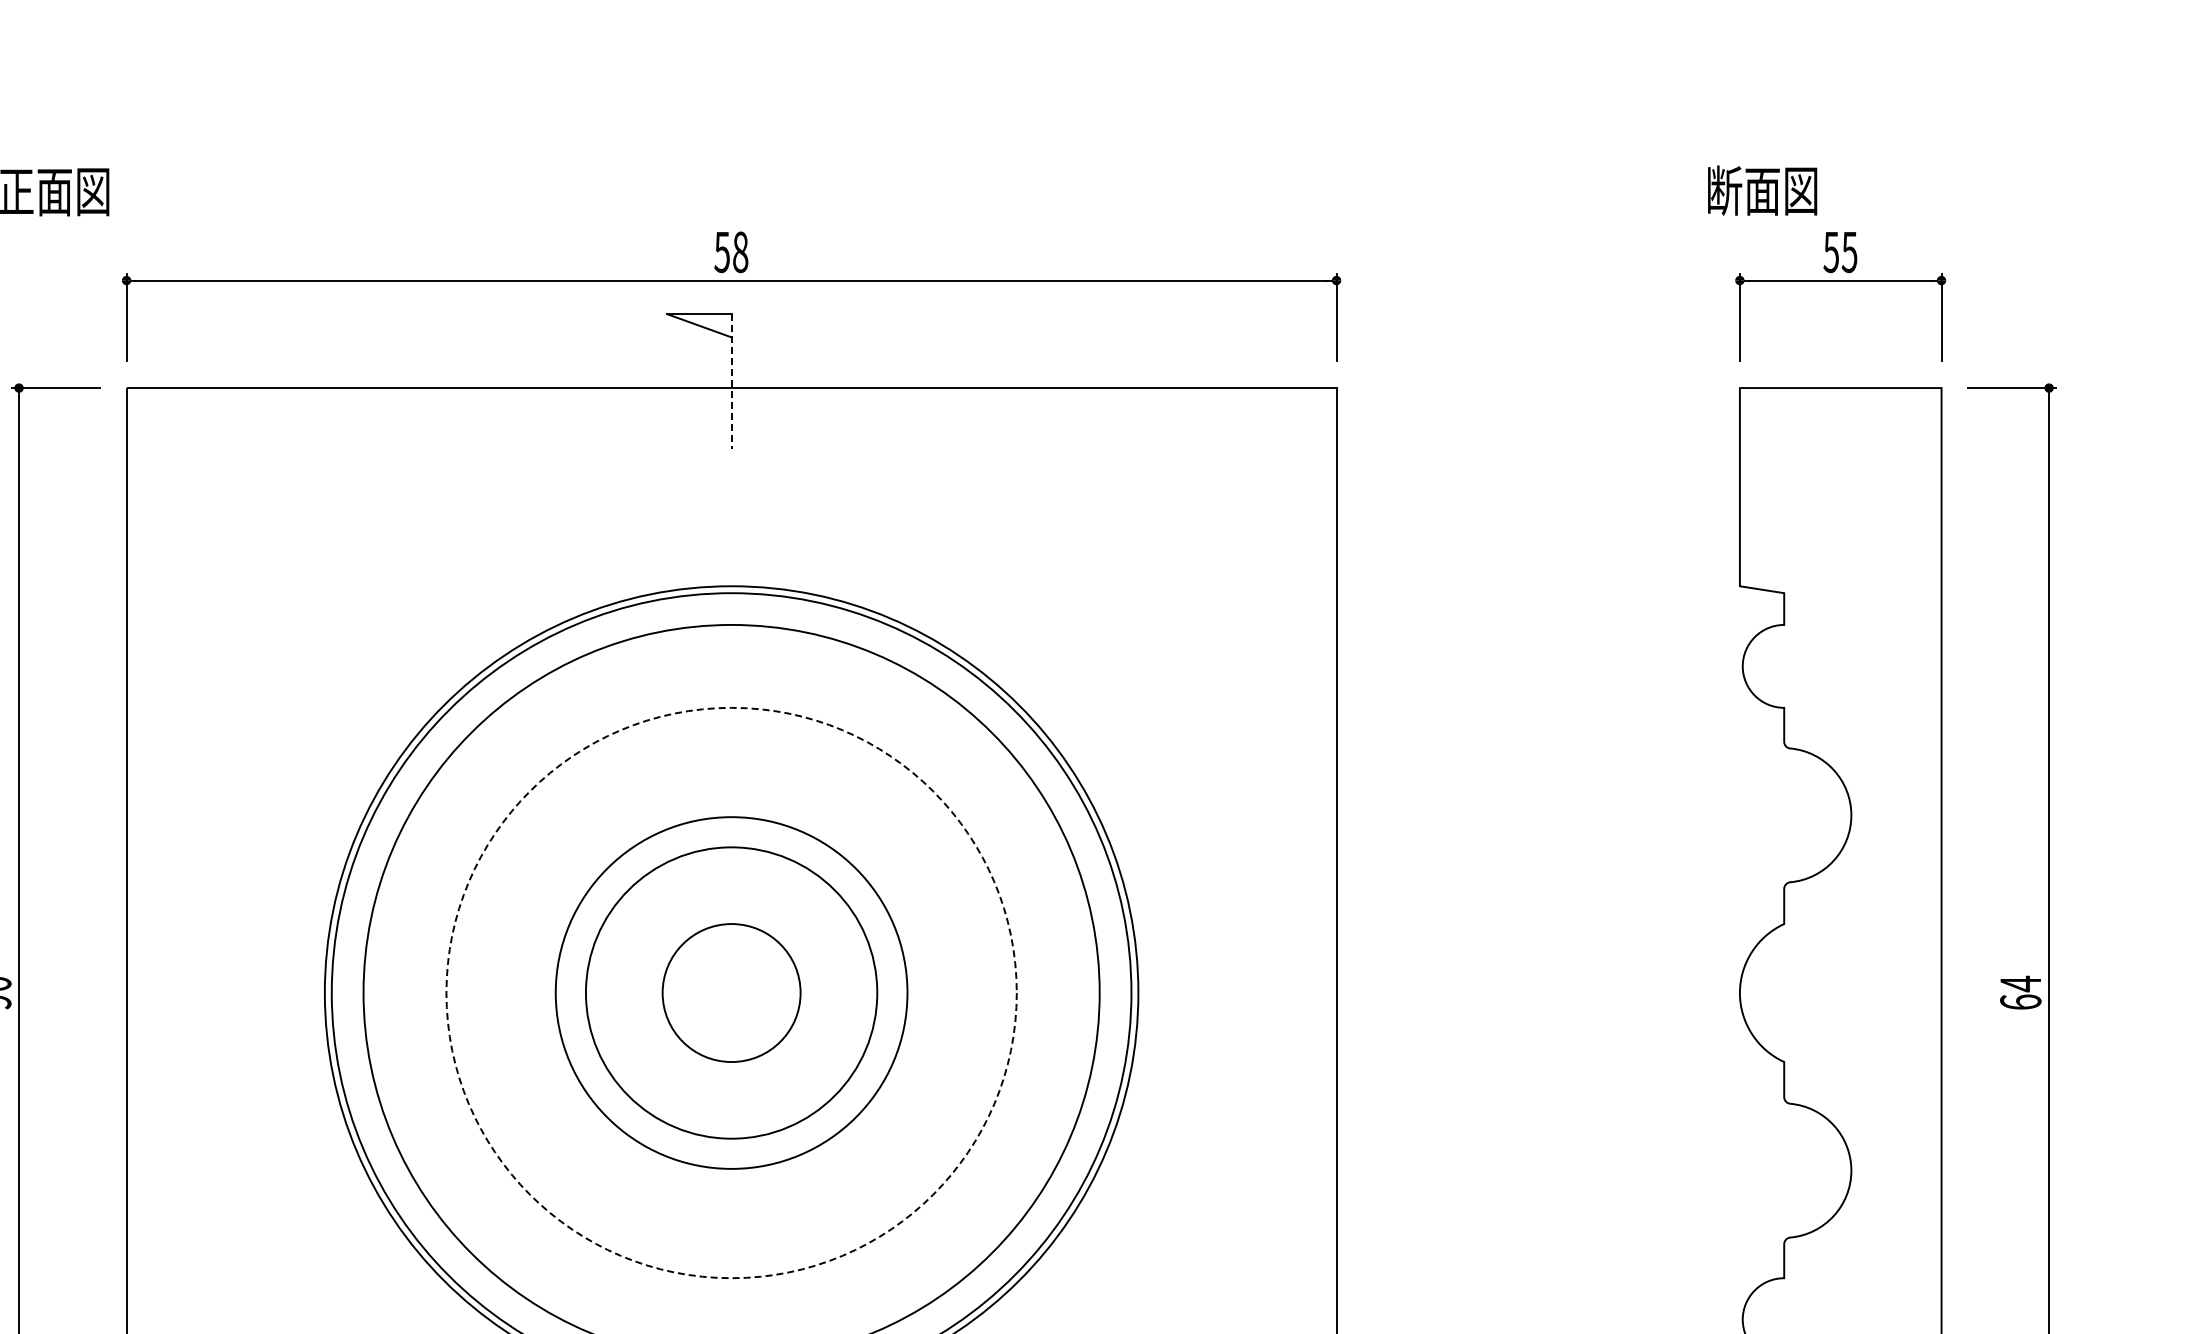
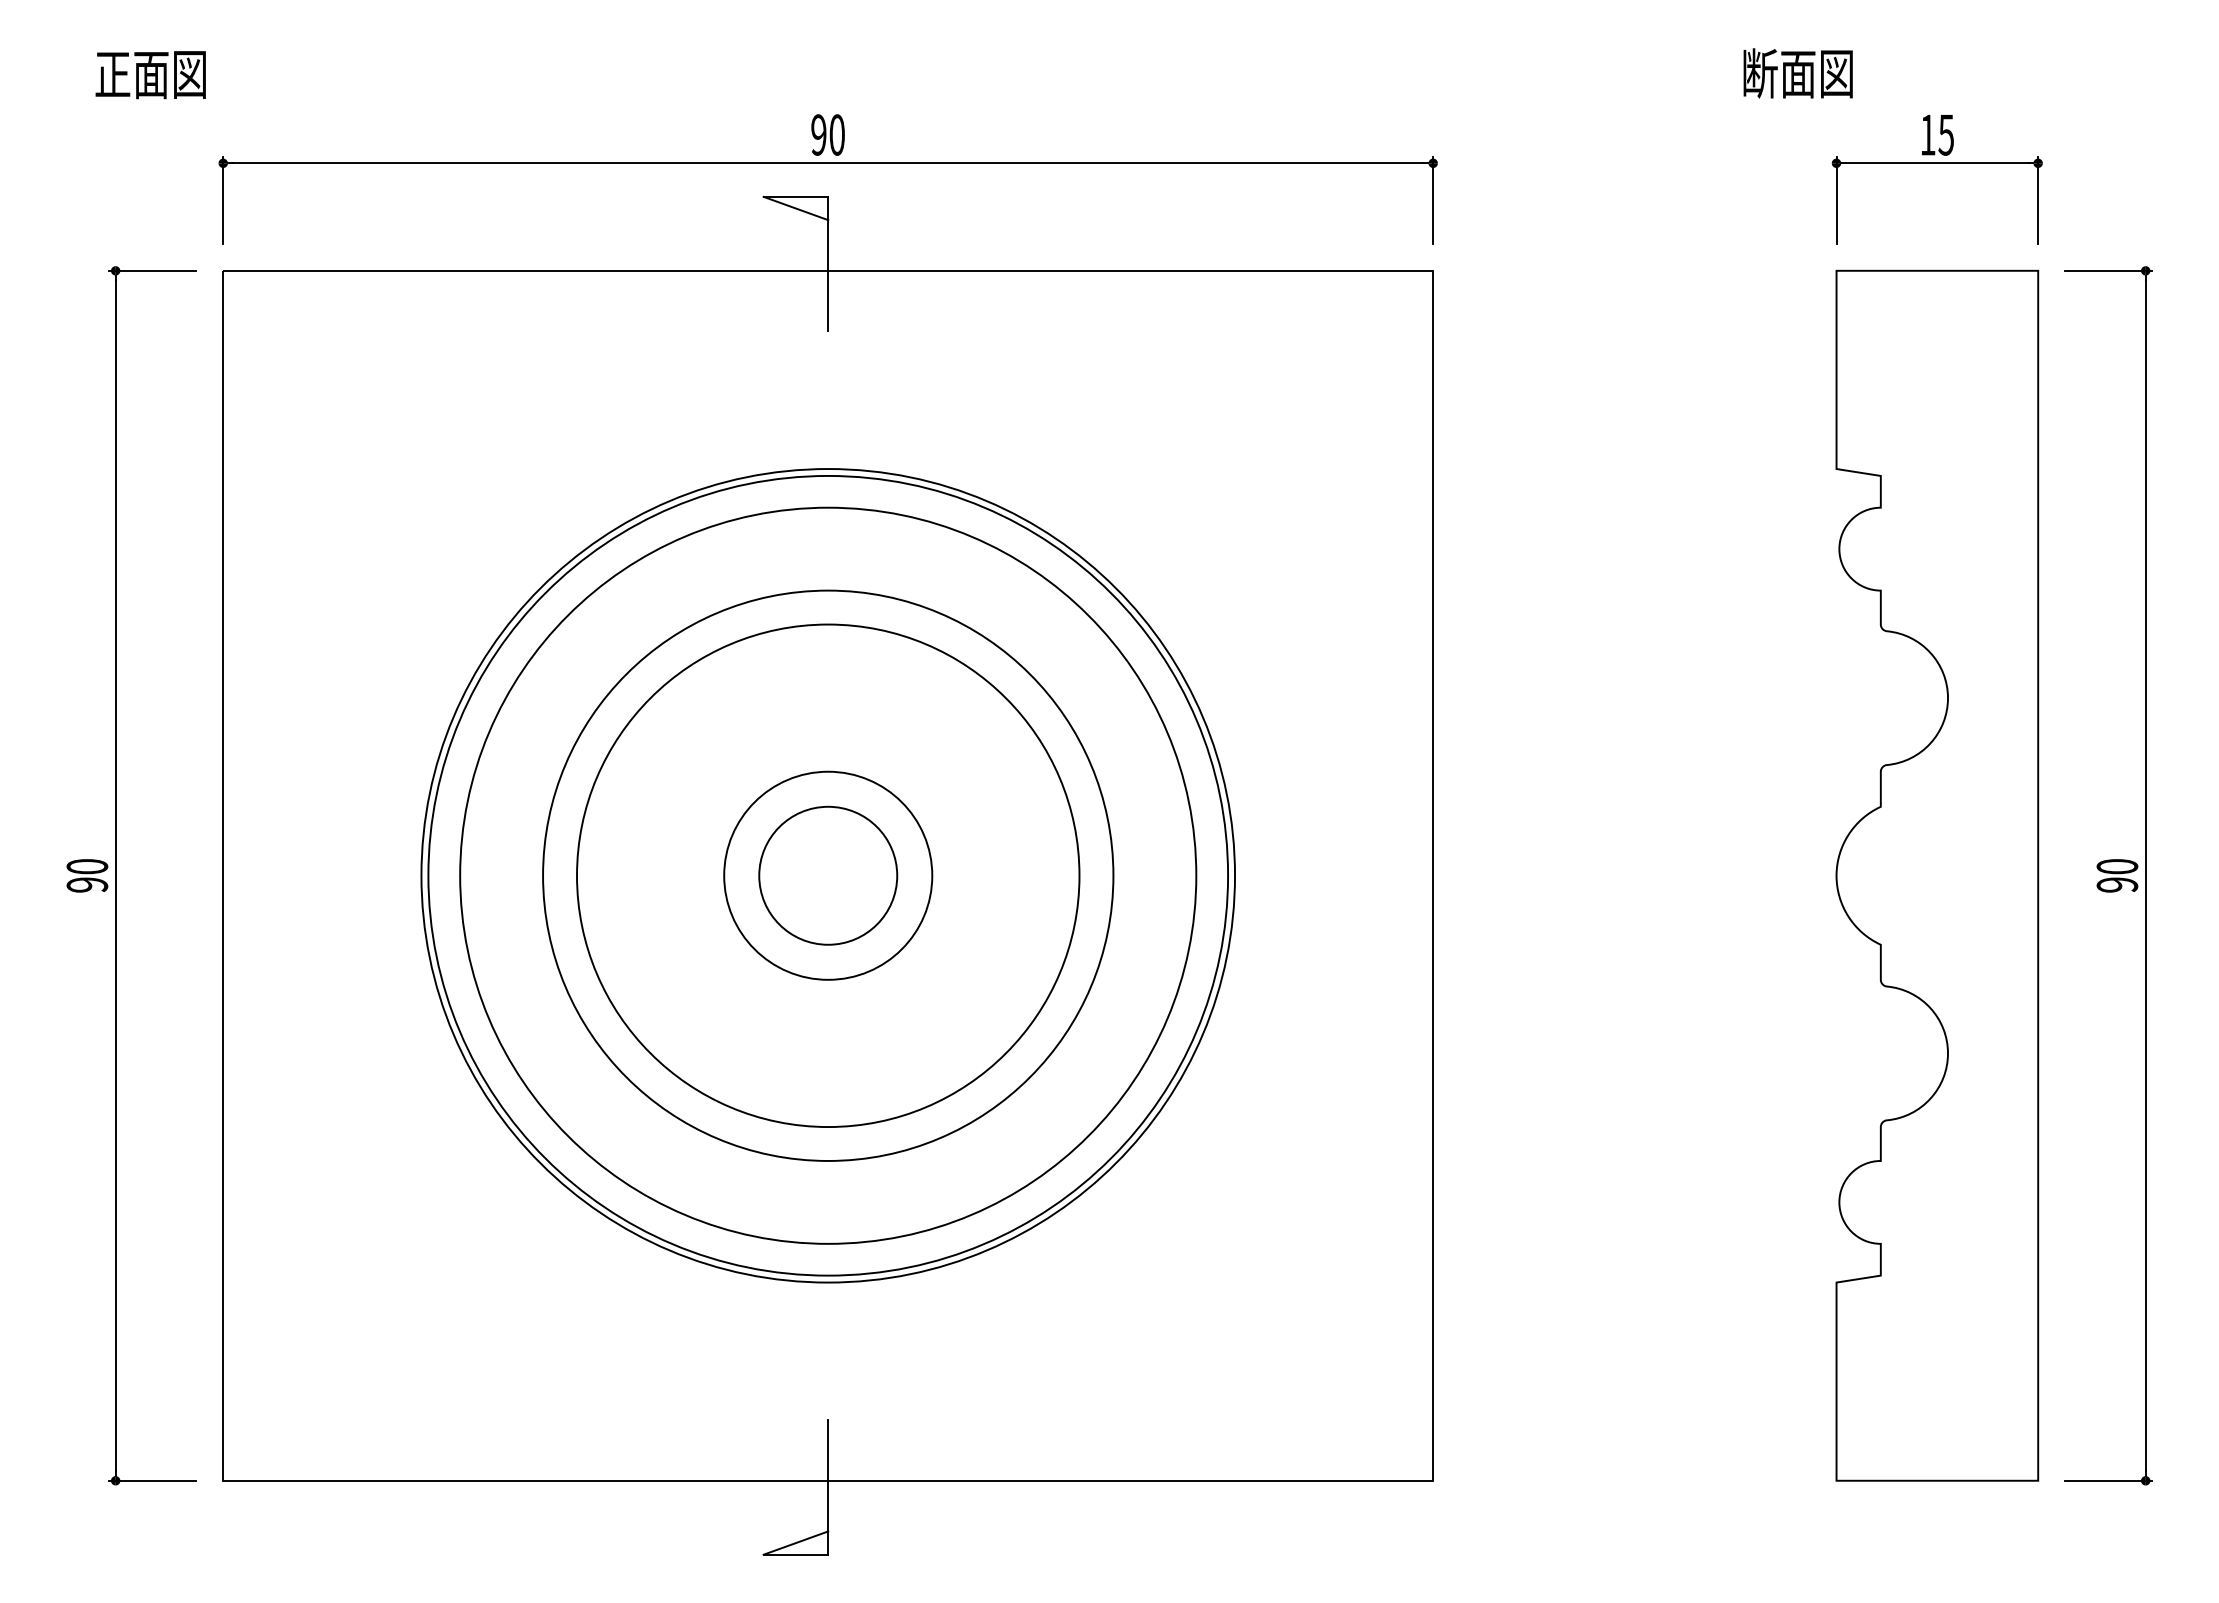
text: (1761, 190) -> (1797, 73), moved
text: (730, 251) -> (827, 134), 58 -> 90
text: (1830, 252) -> (1927, 135), 55 -> 15
line: (731, 381) -> (828, 264), dashed -> solid
circle: (731, 992) -> (828, 875), dashed -> solid
circle: (731, 992) -> (828, 875), size x0.71
circle: (731, 992) -> (828, 875), size x1.43
text: (2020, 992) -> (2117, 875), 64 -> 90

